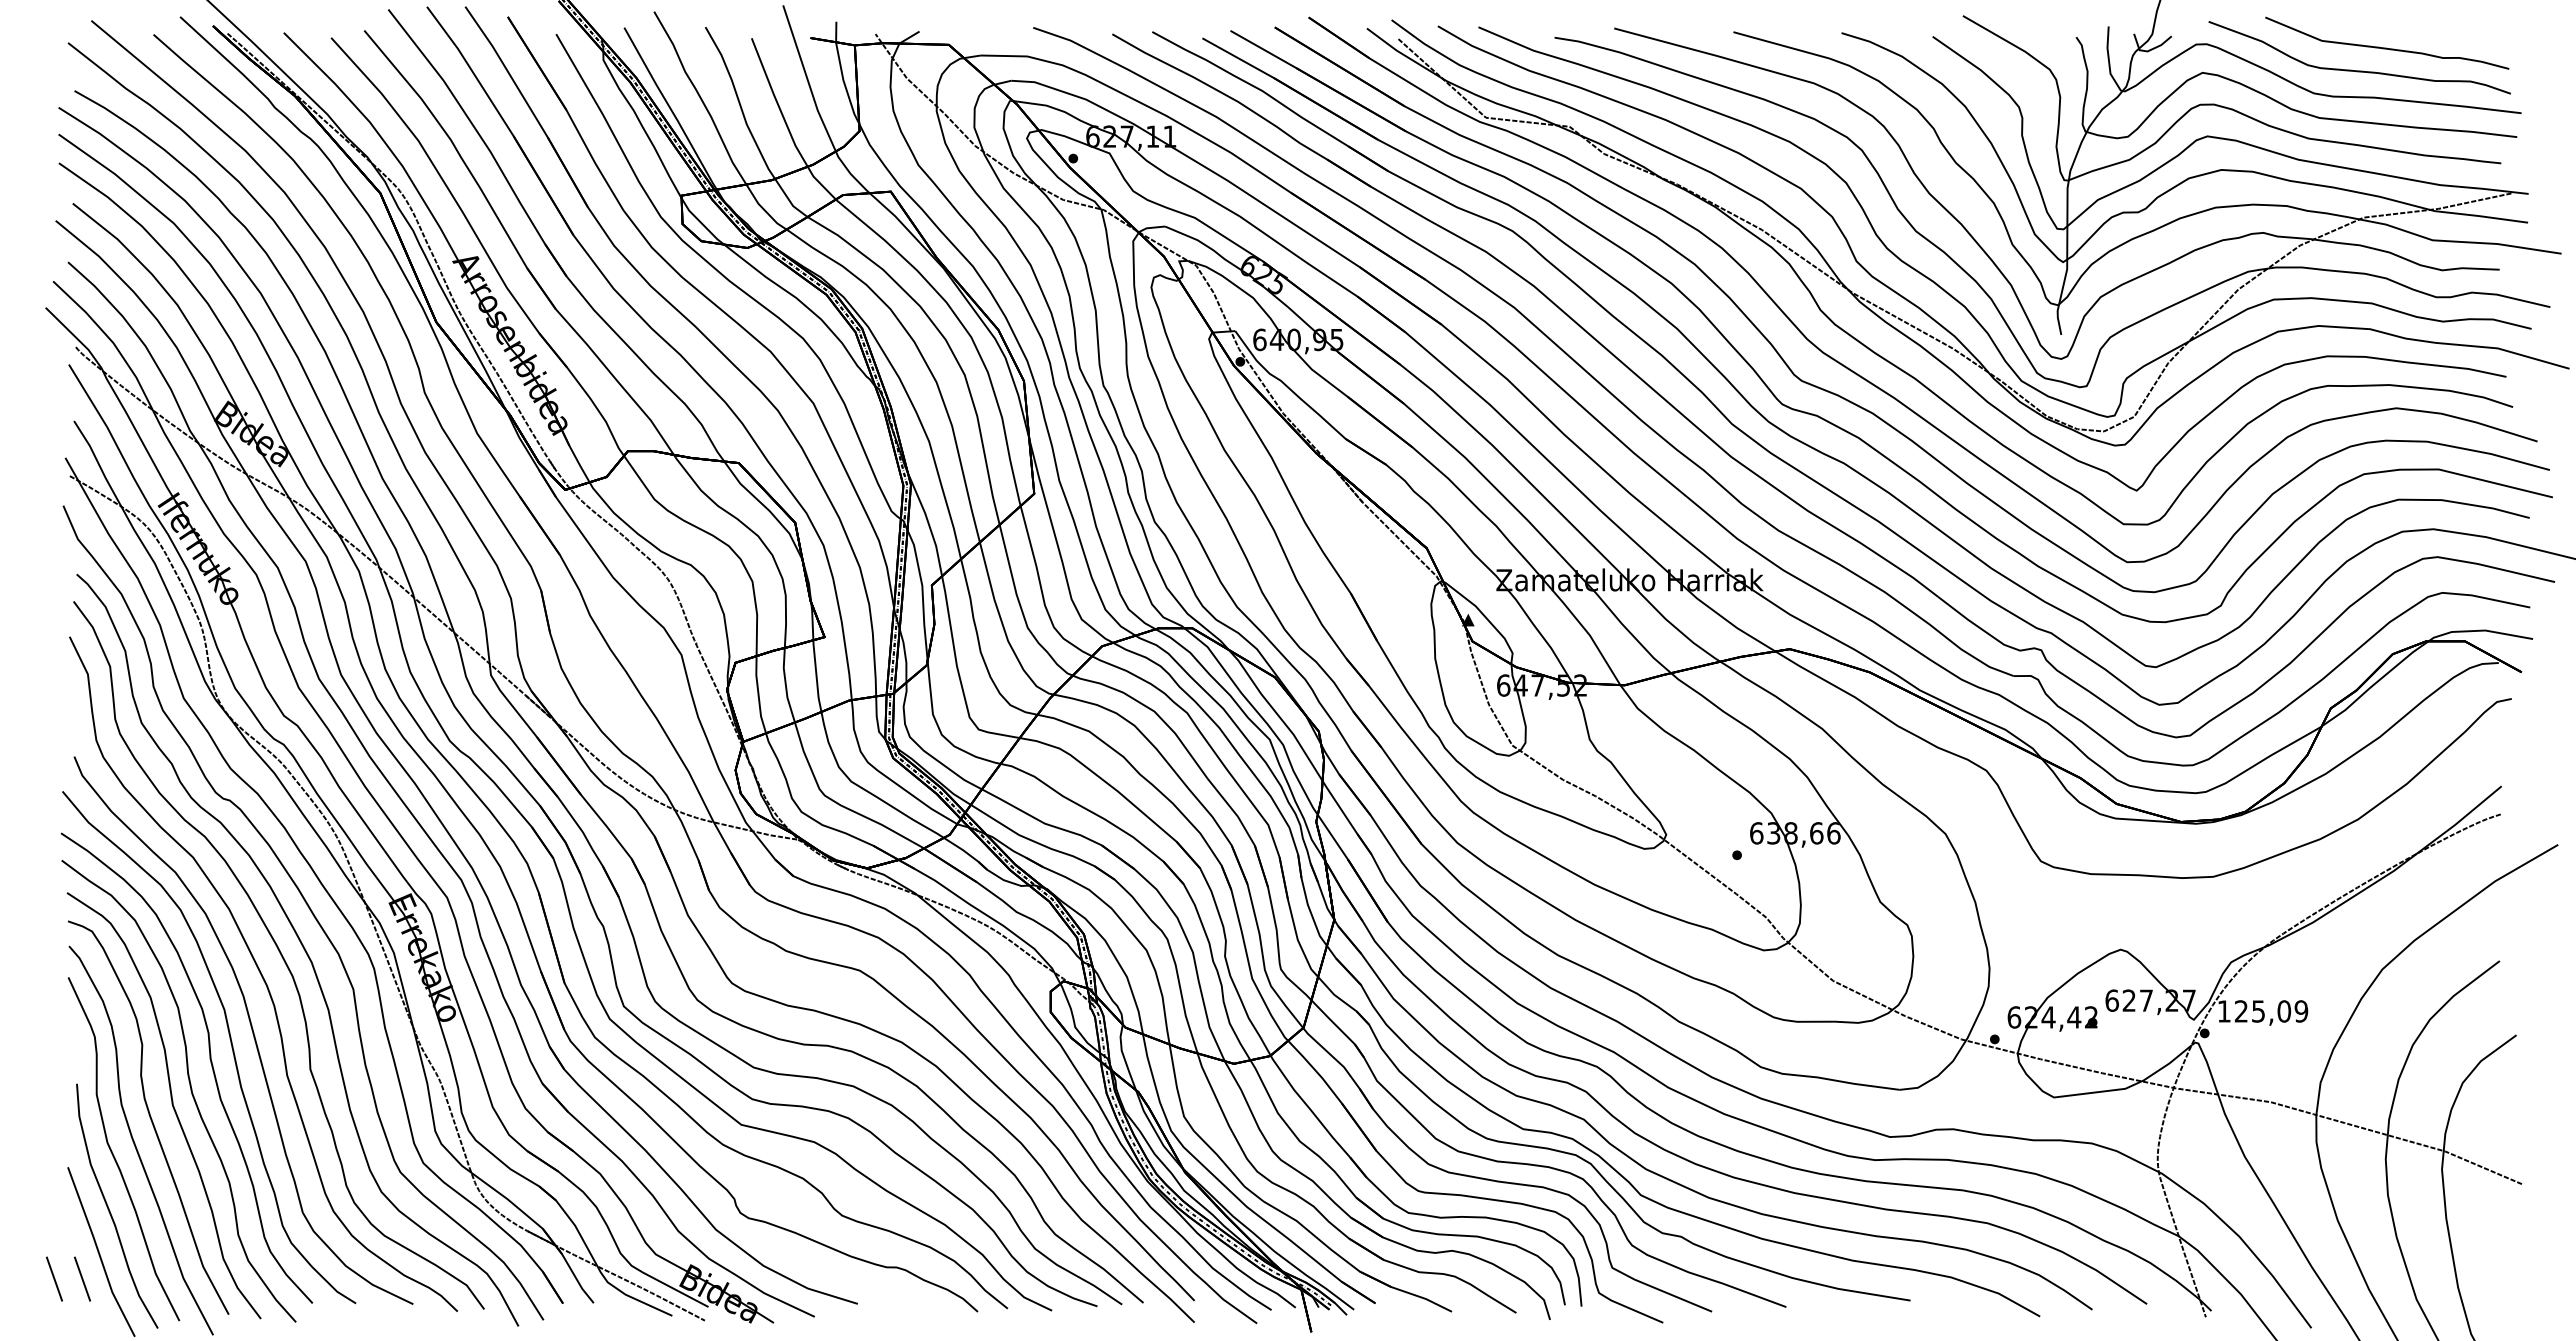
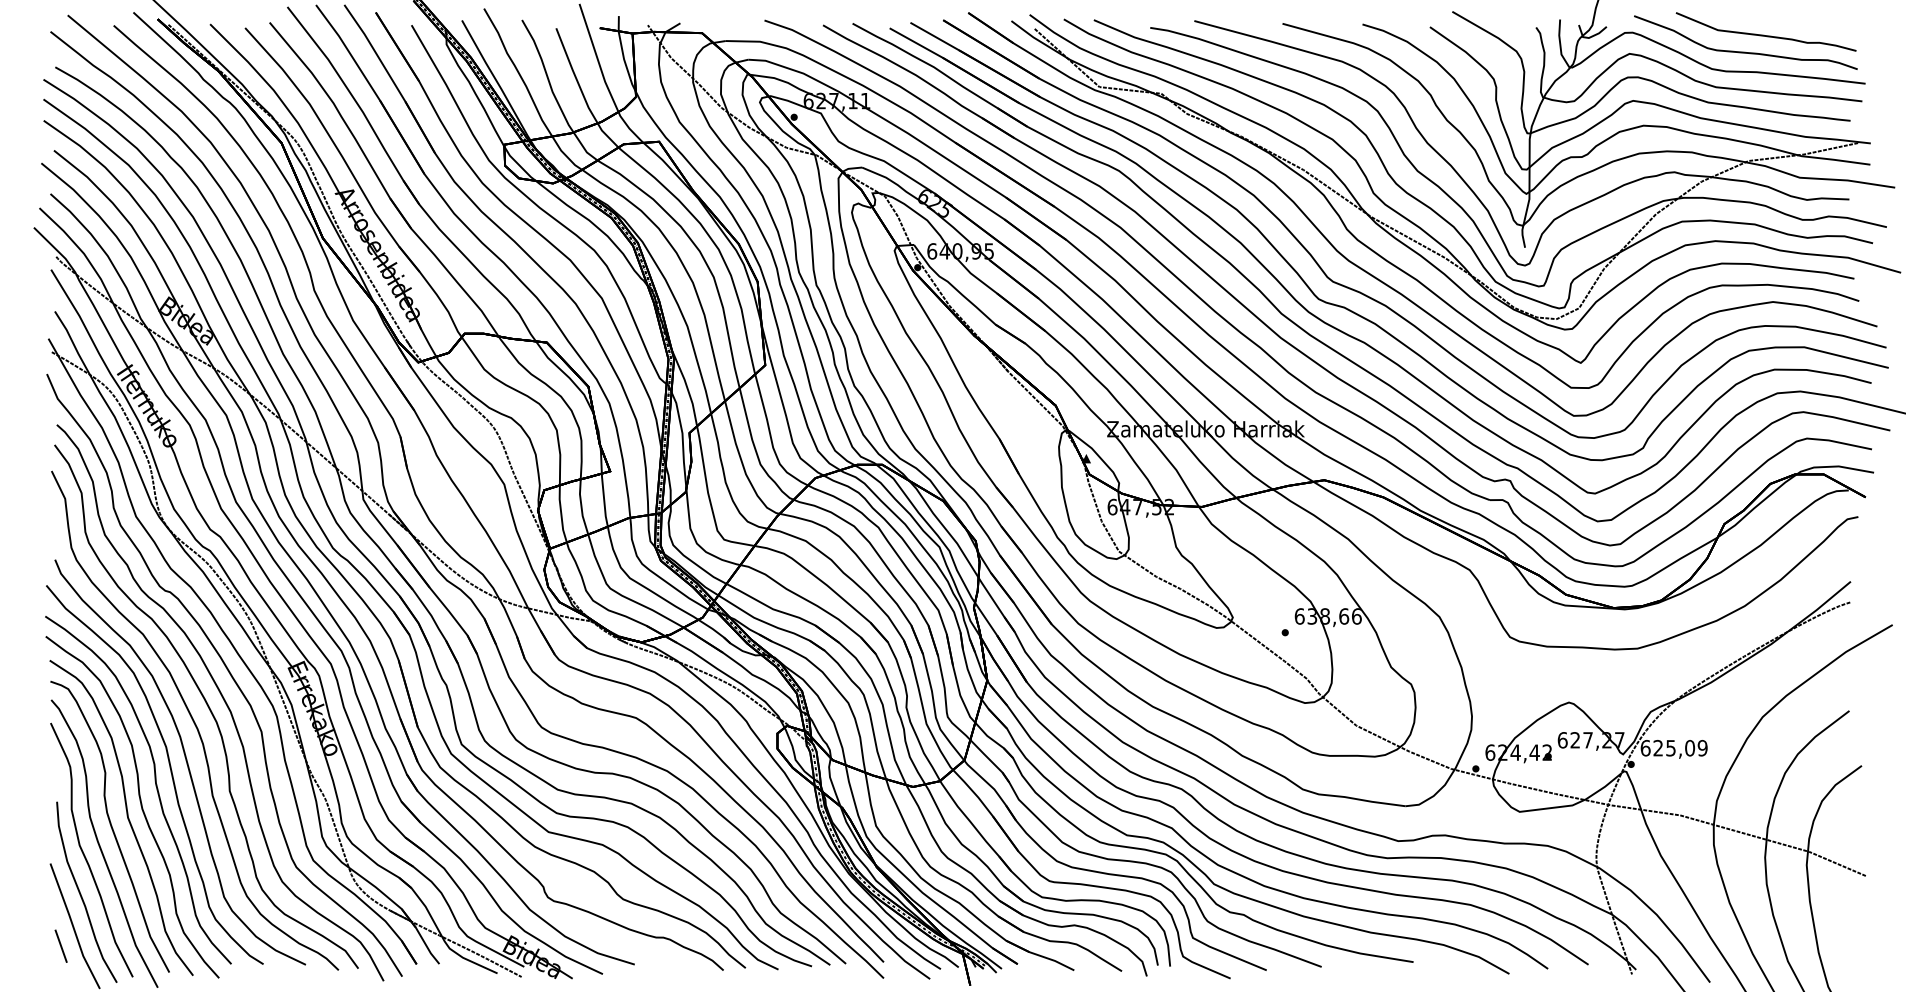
text: (2224, 1011) -> (1645, 748), 125,09 -> 625,09
line: (53, 1278) -> (39, 945), removed

